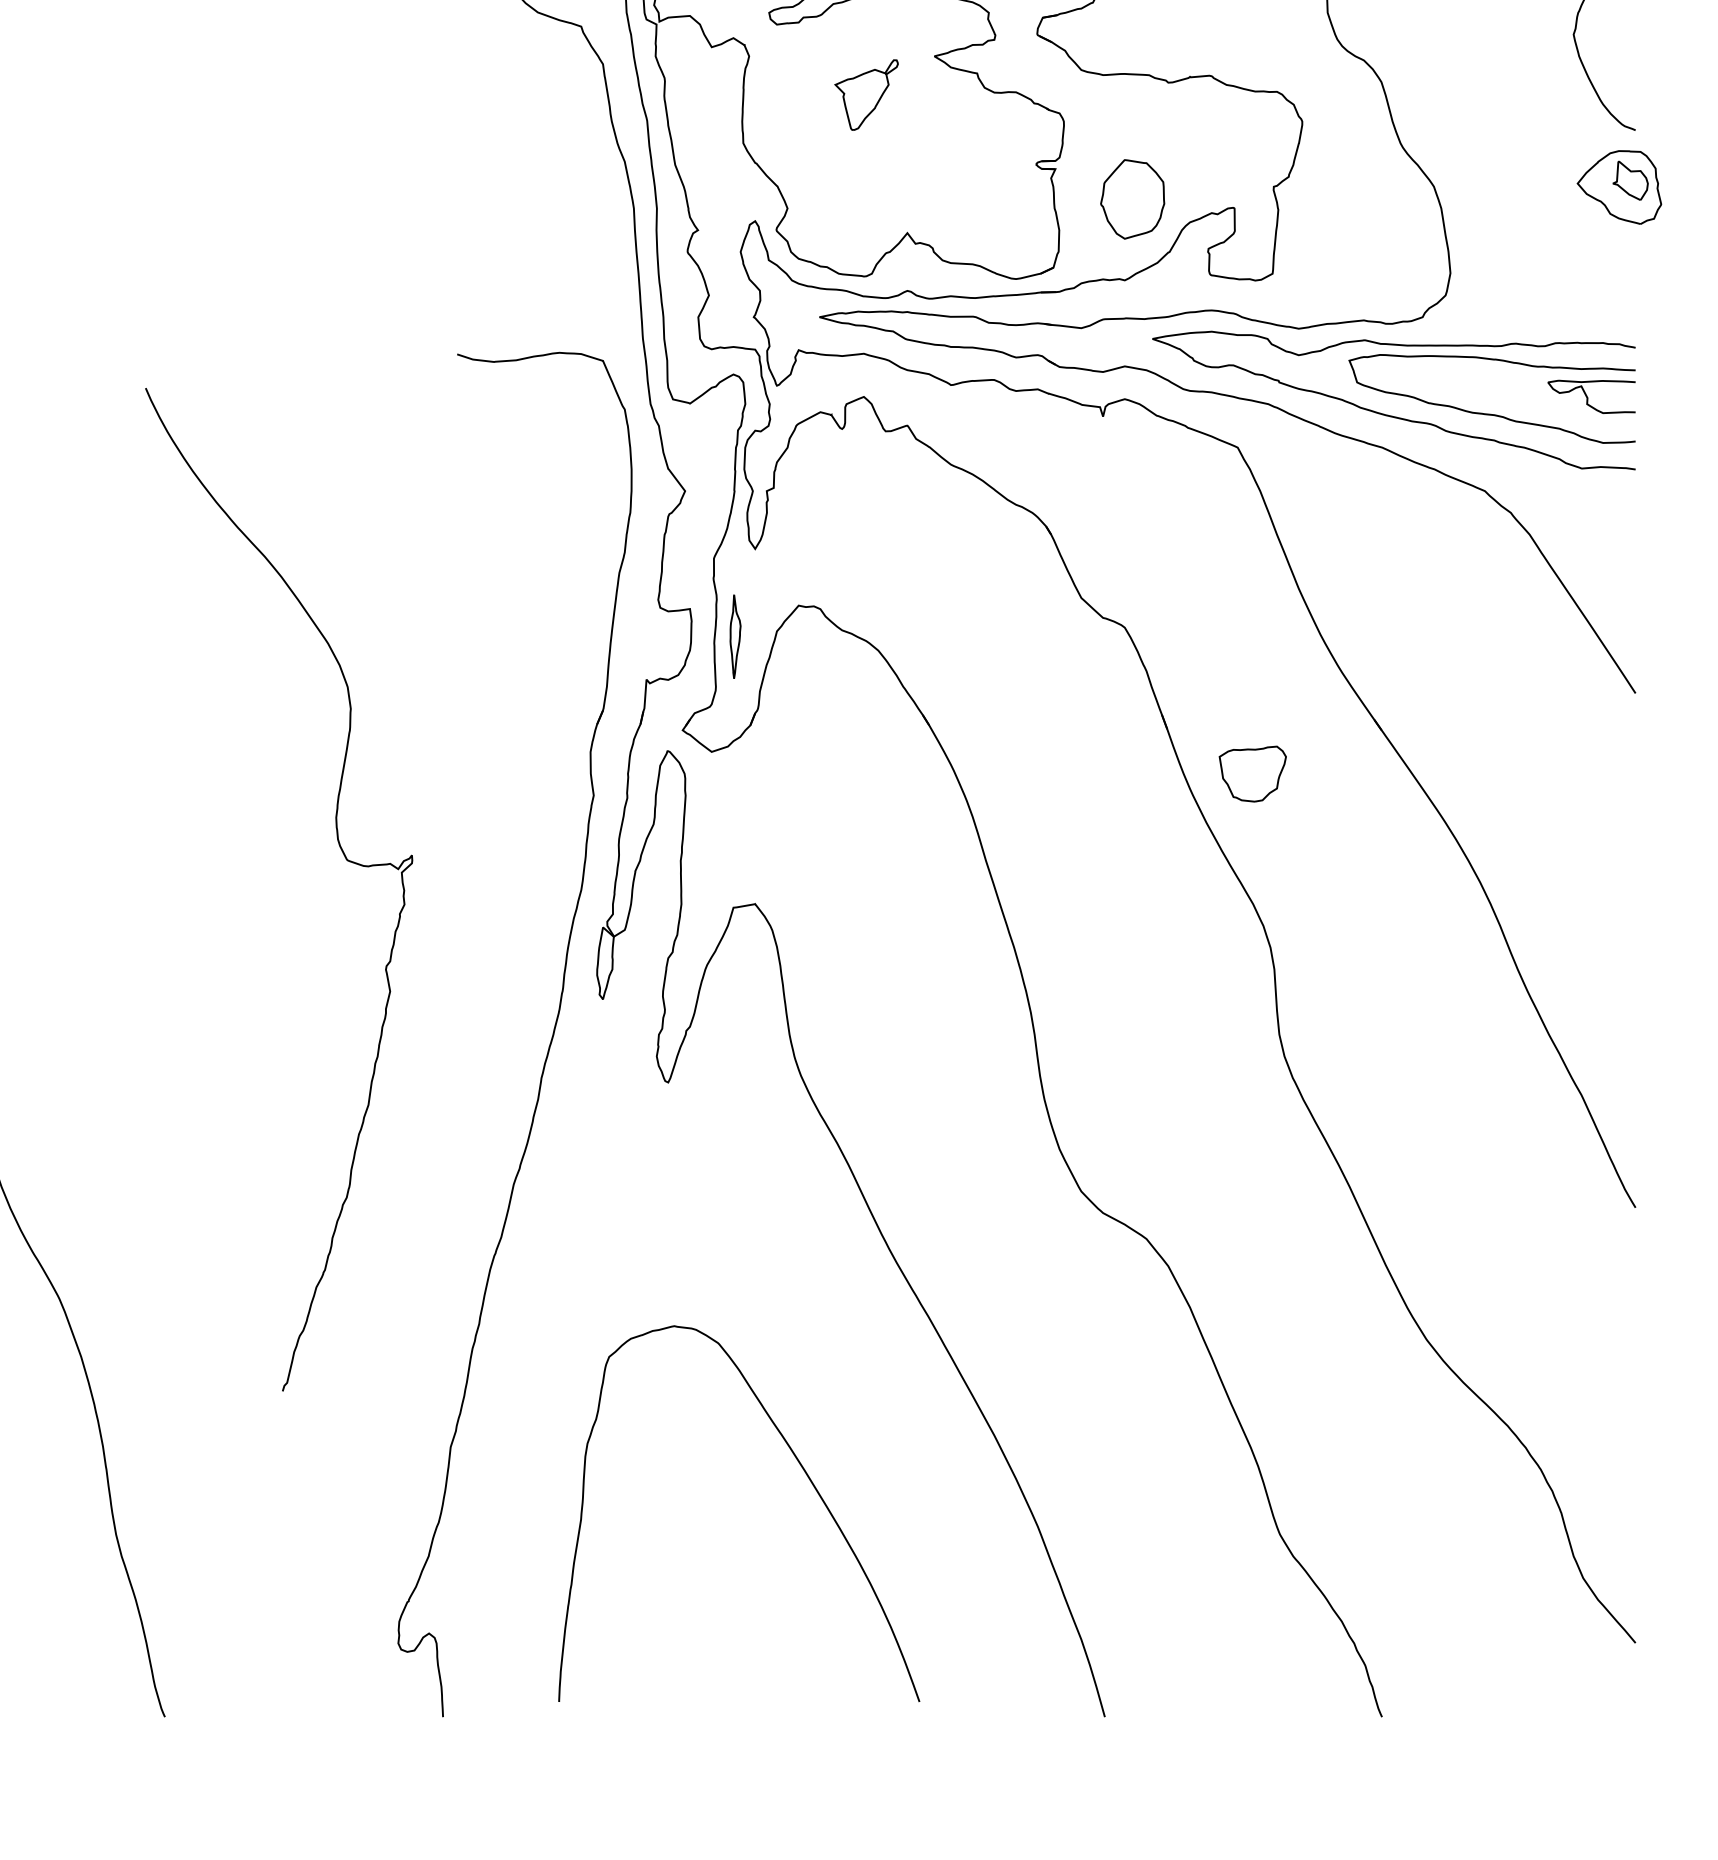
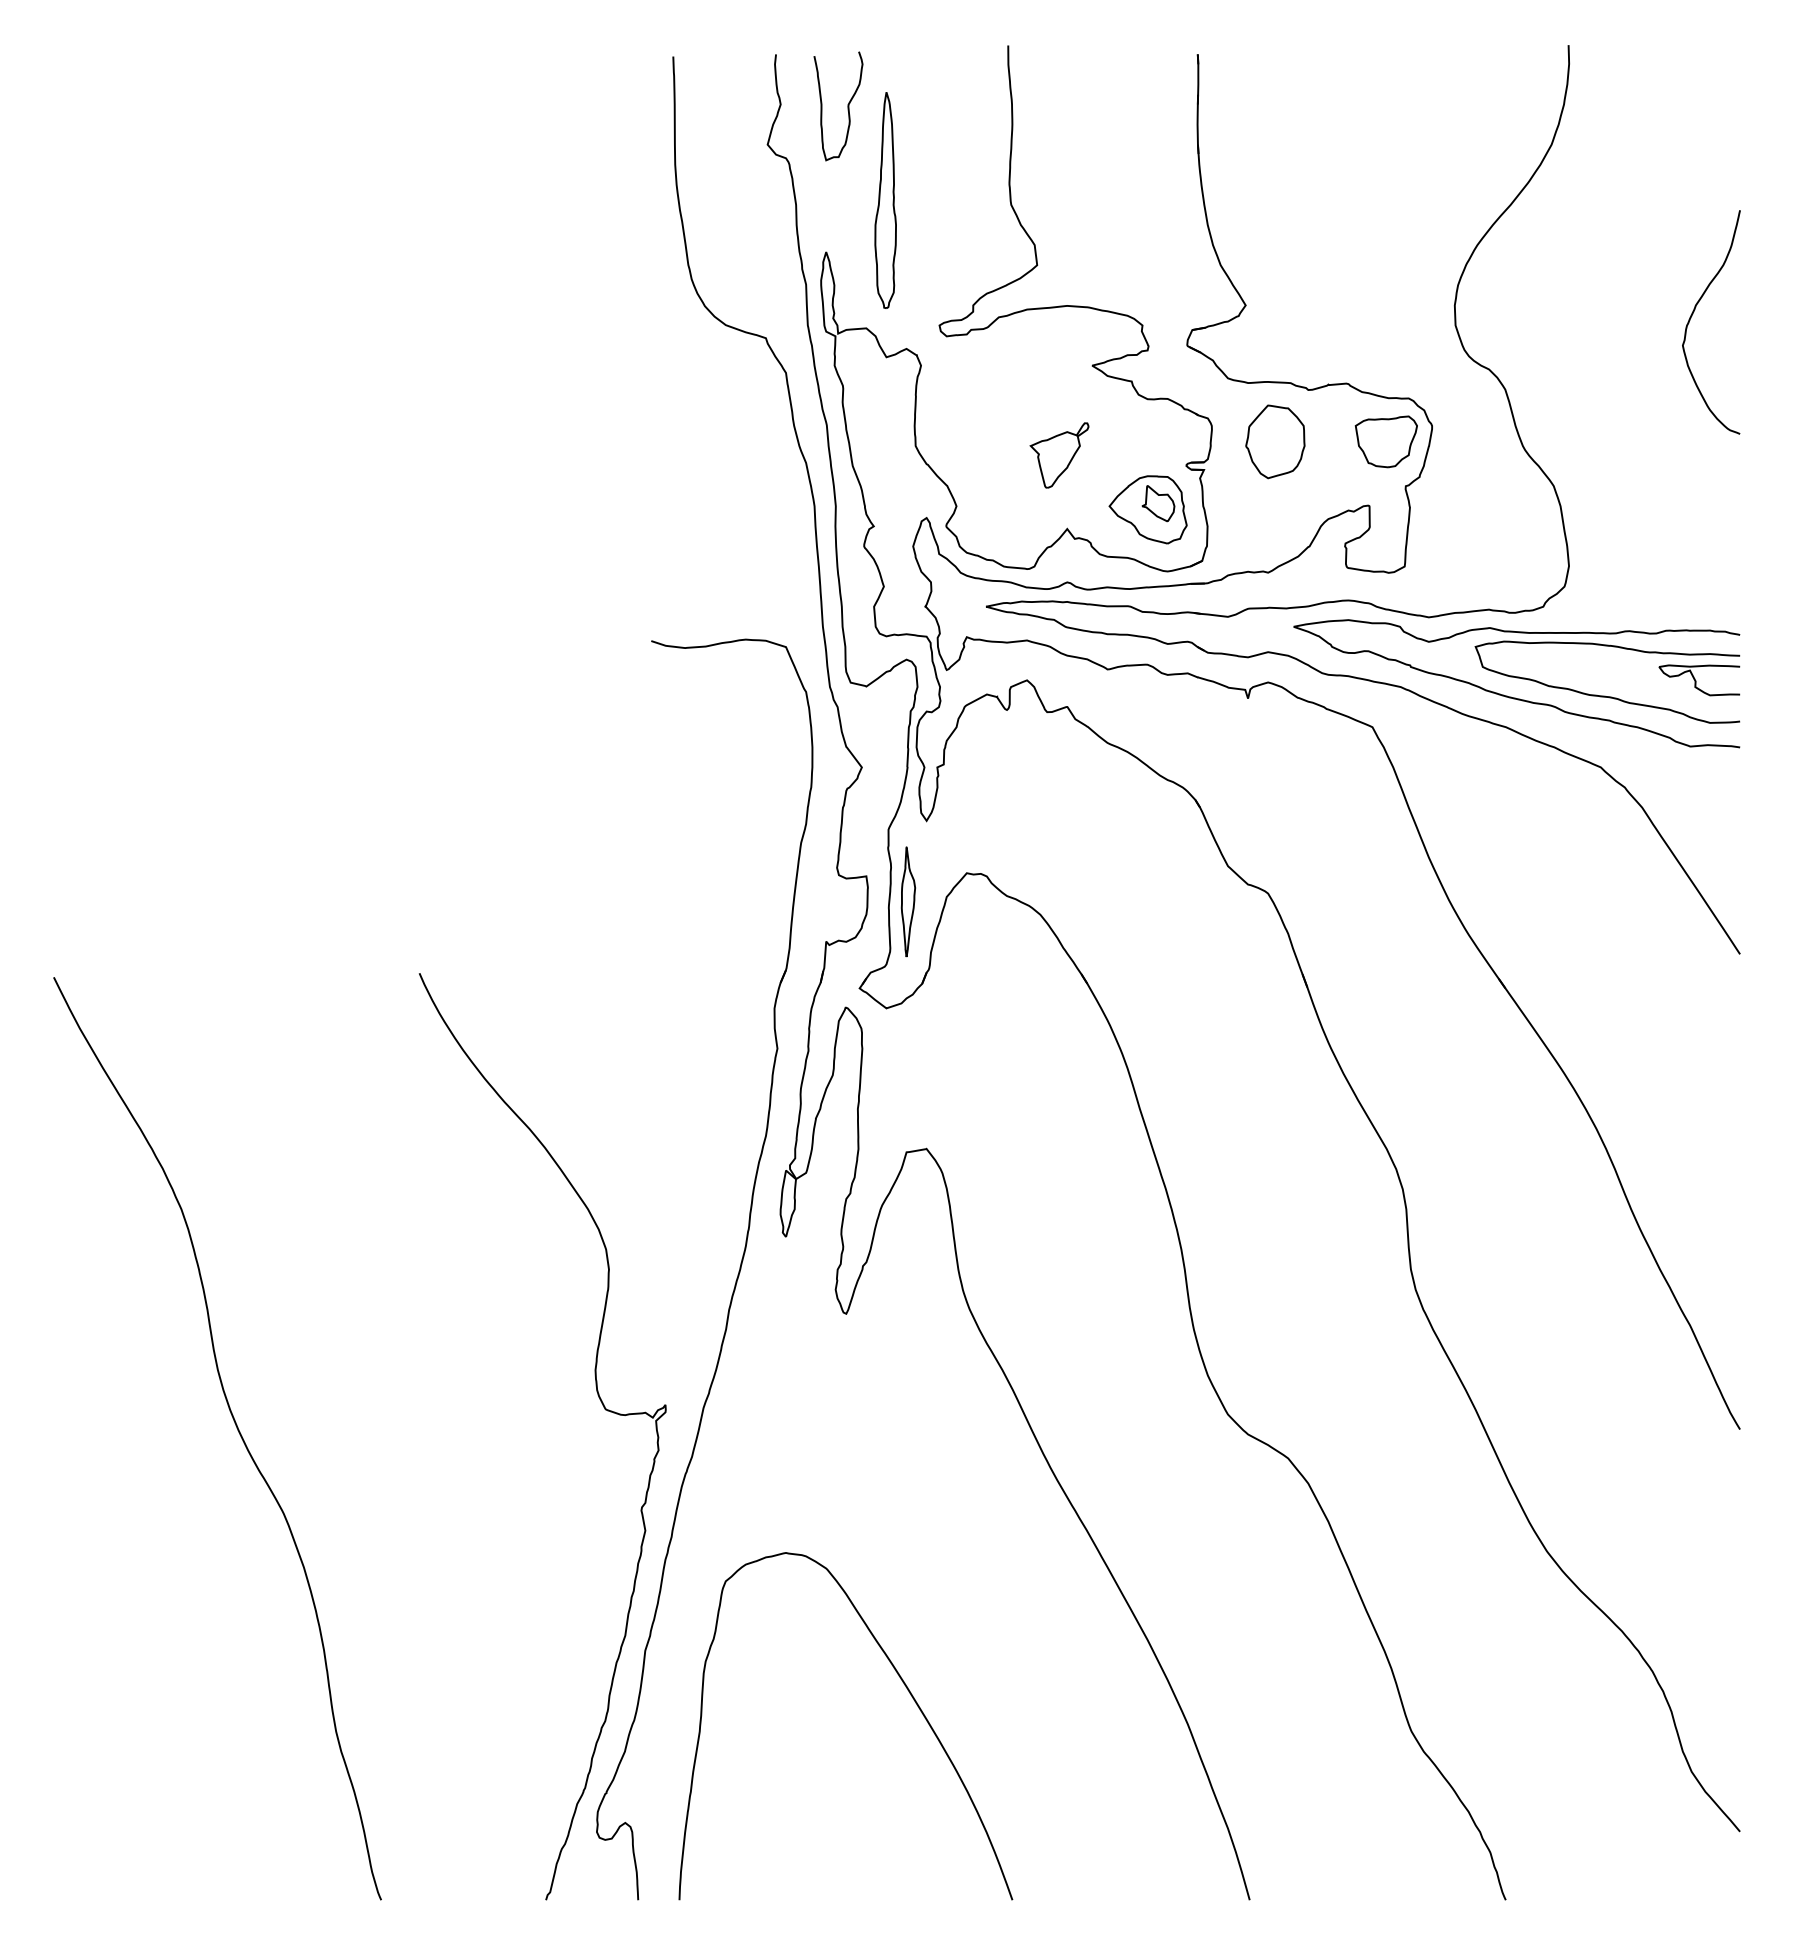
part: (866, 95) -> (1059, 455), moved
part: (1618, 187) -> (1147, 509), moved
part: (1132, 199) -> (1275, 441), moved
part: (735, 636) -> (908, 901), size x1.43
part: (1251, 773) -> (1385, 441), moved
curve: (343, 855) -> (602, 1405), moved
curve: (803, 1471) -> (905, 1687), moved

